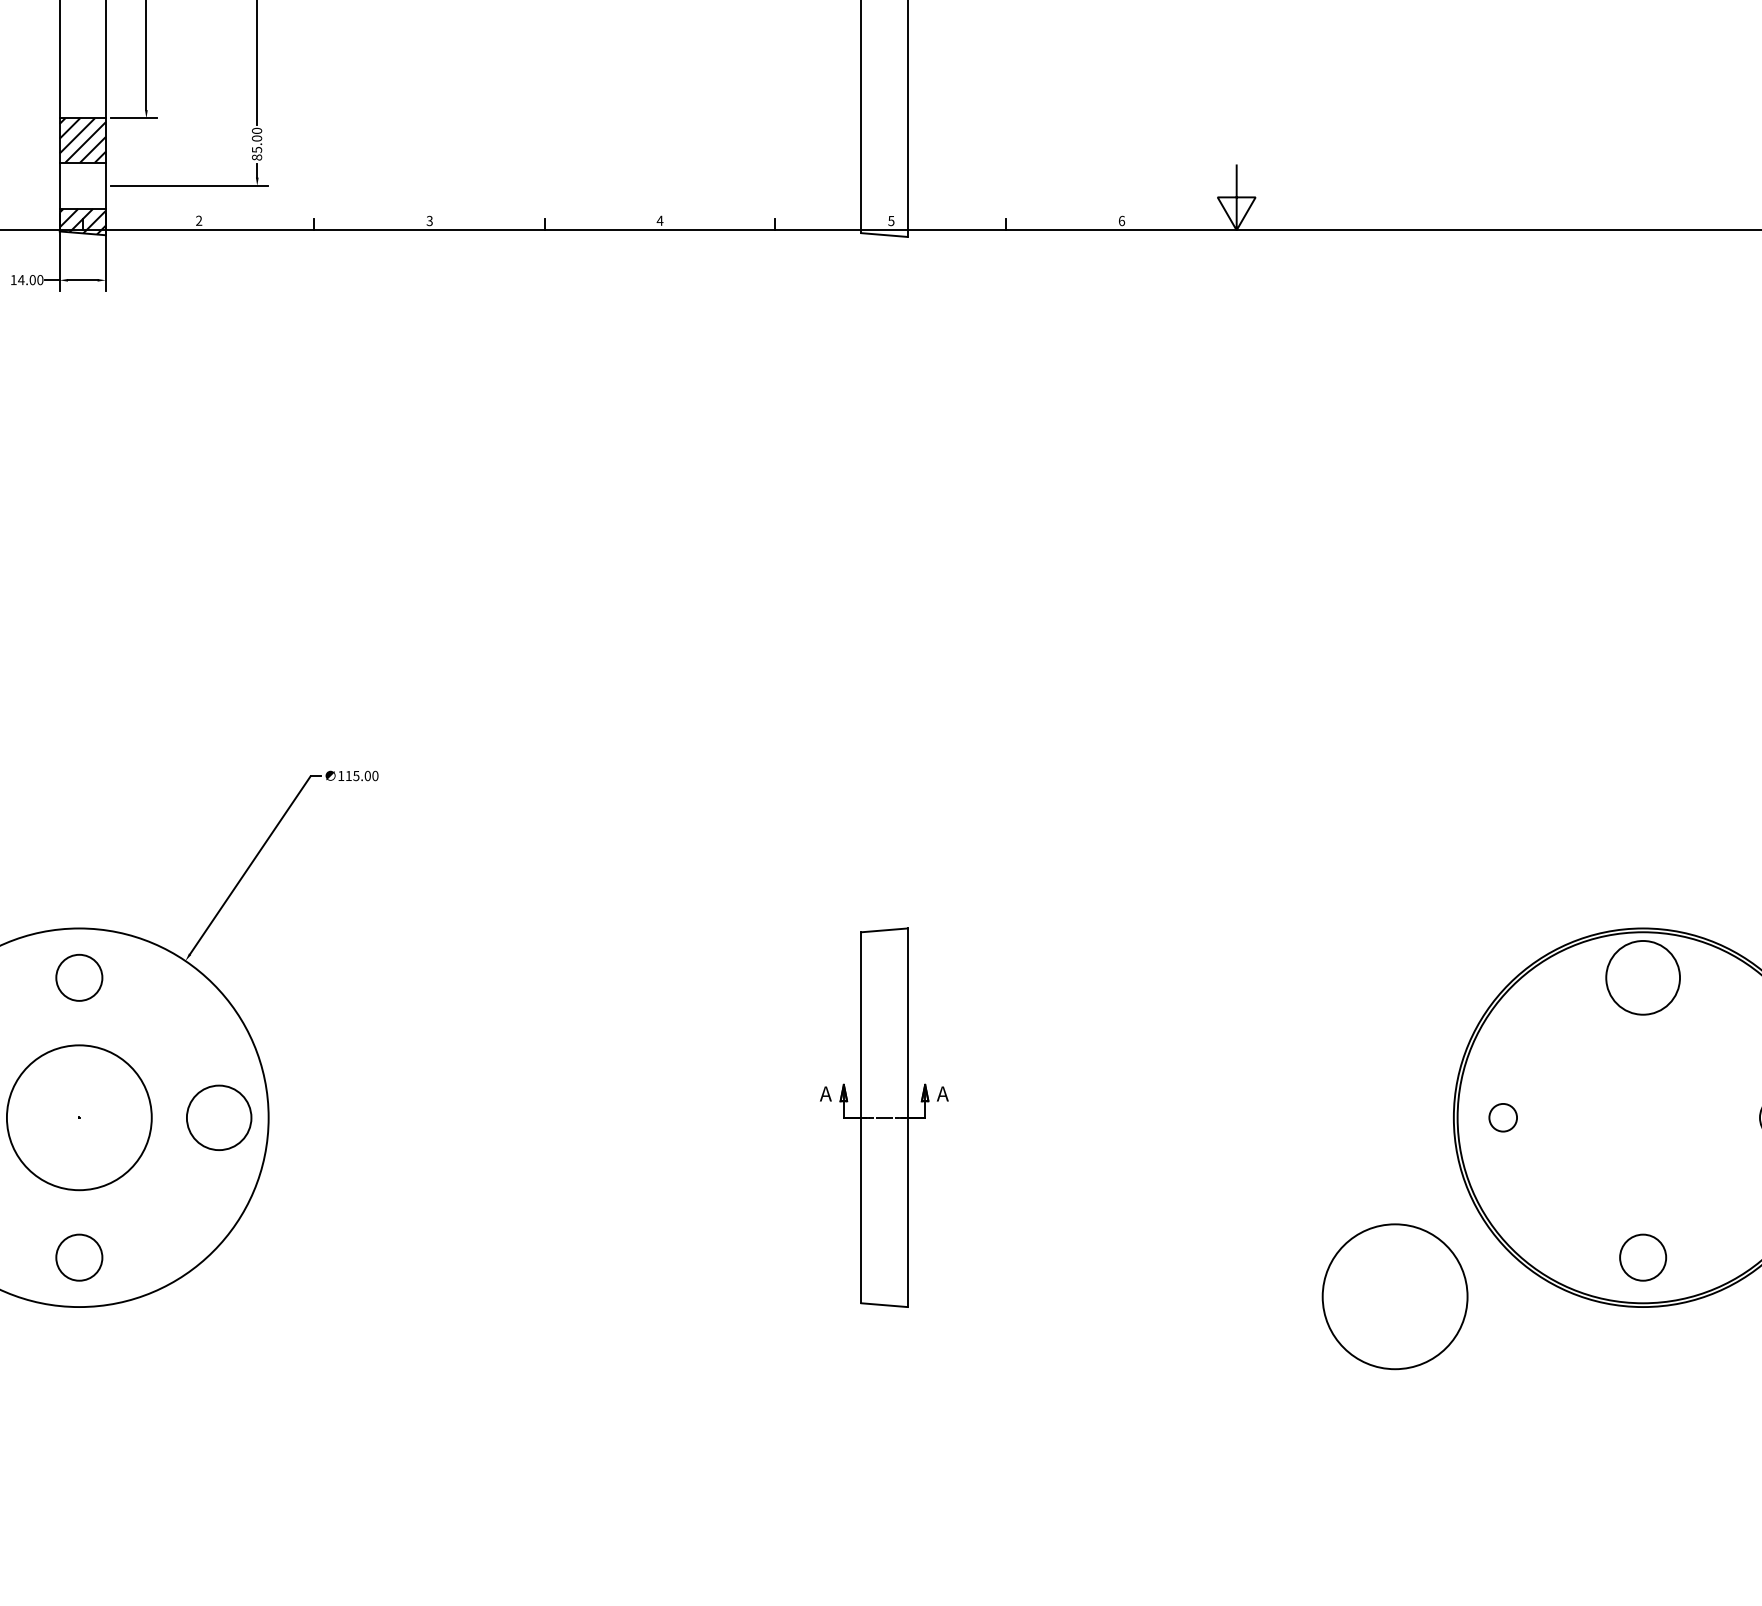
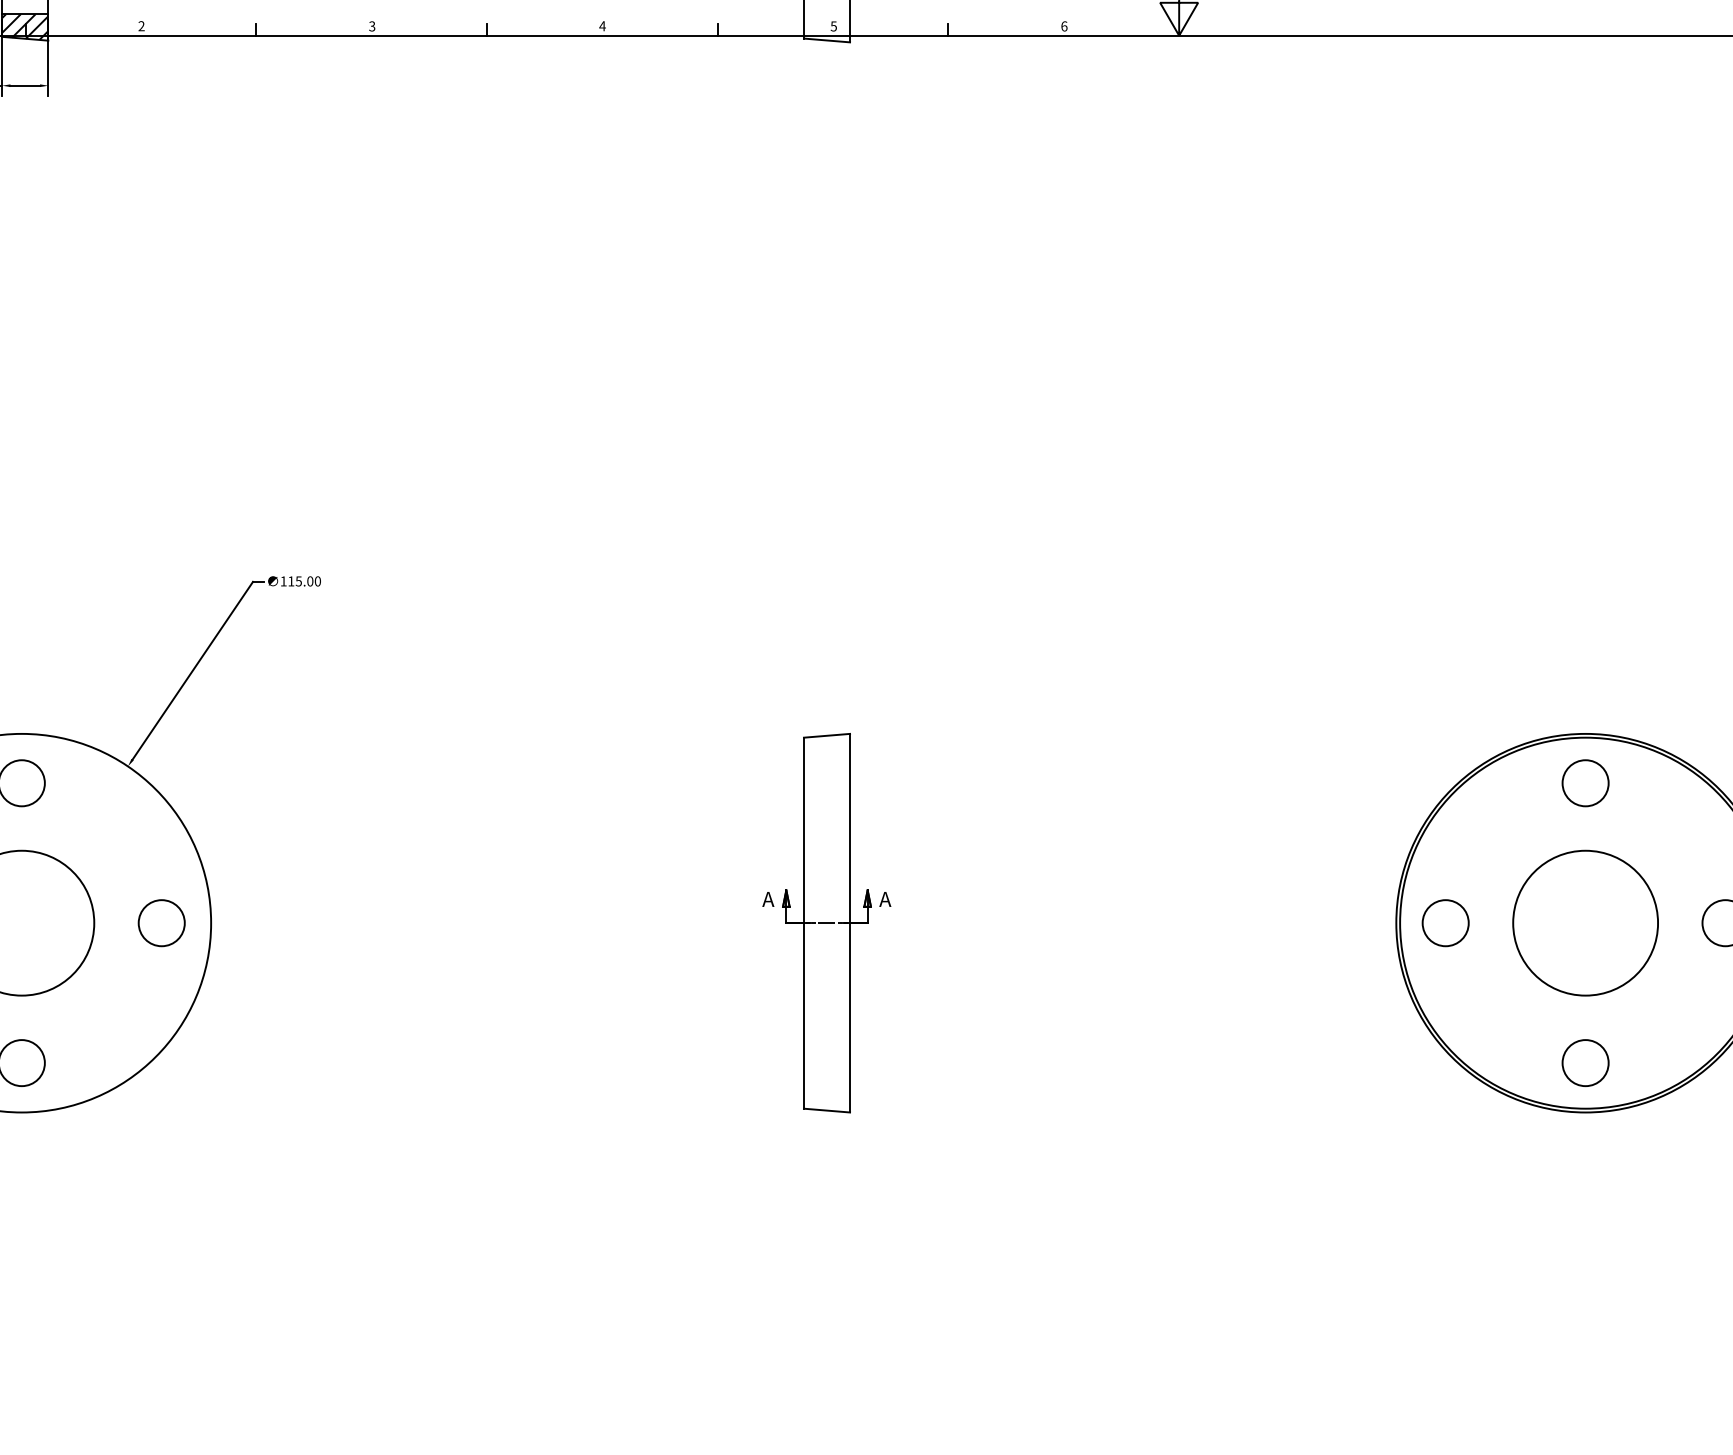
circle: (1643, 977) -> (1585, 782), size x0.62
circle: (219, 1117) -> (161, 922), size x0.71
circle: (1503, 1117) -> (1445, 922), size x1.67
circle: (1394, 1296) -> (1584, 922), moved

